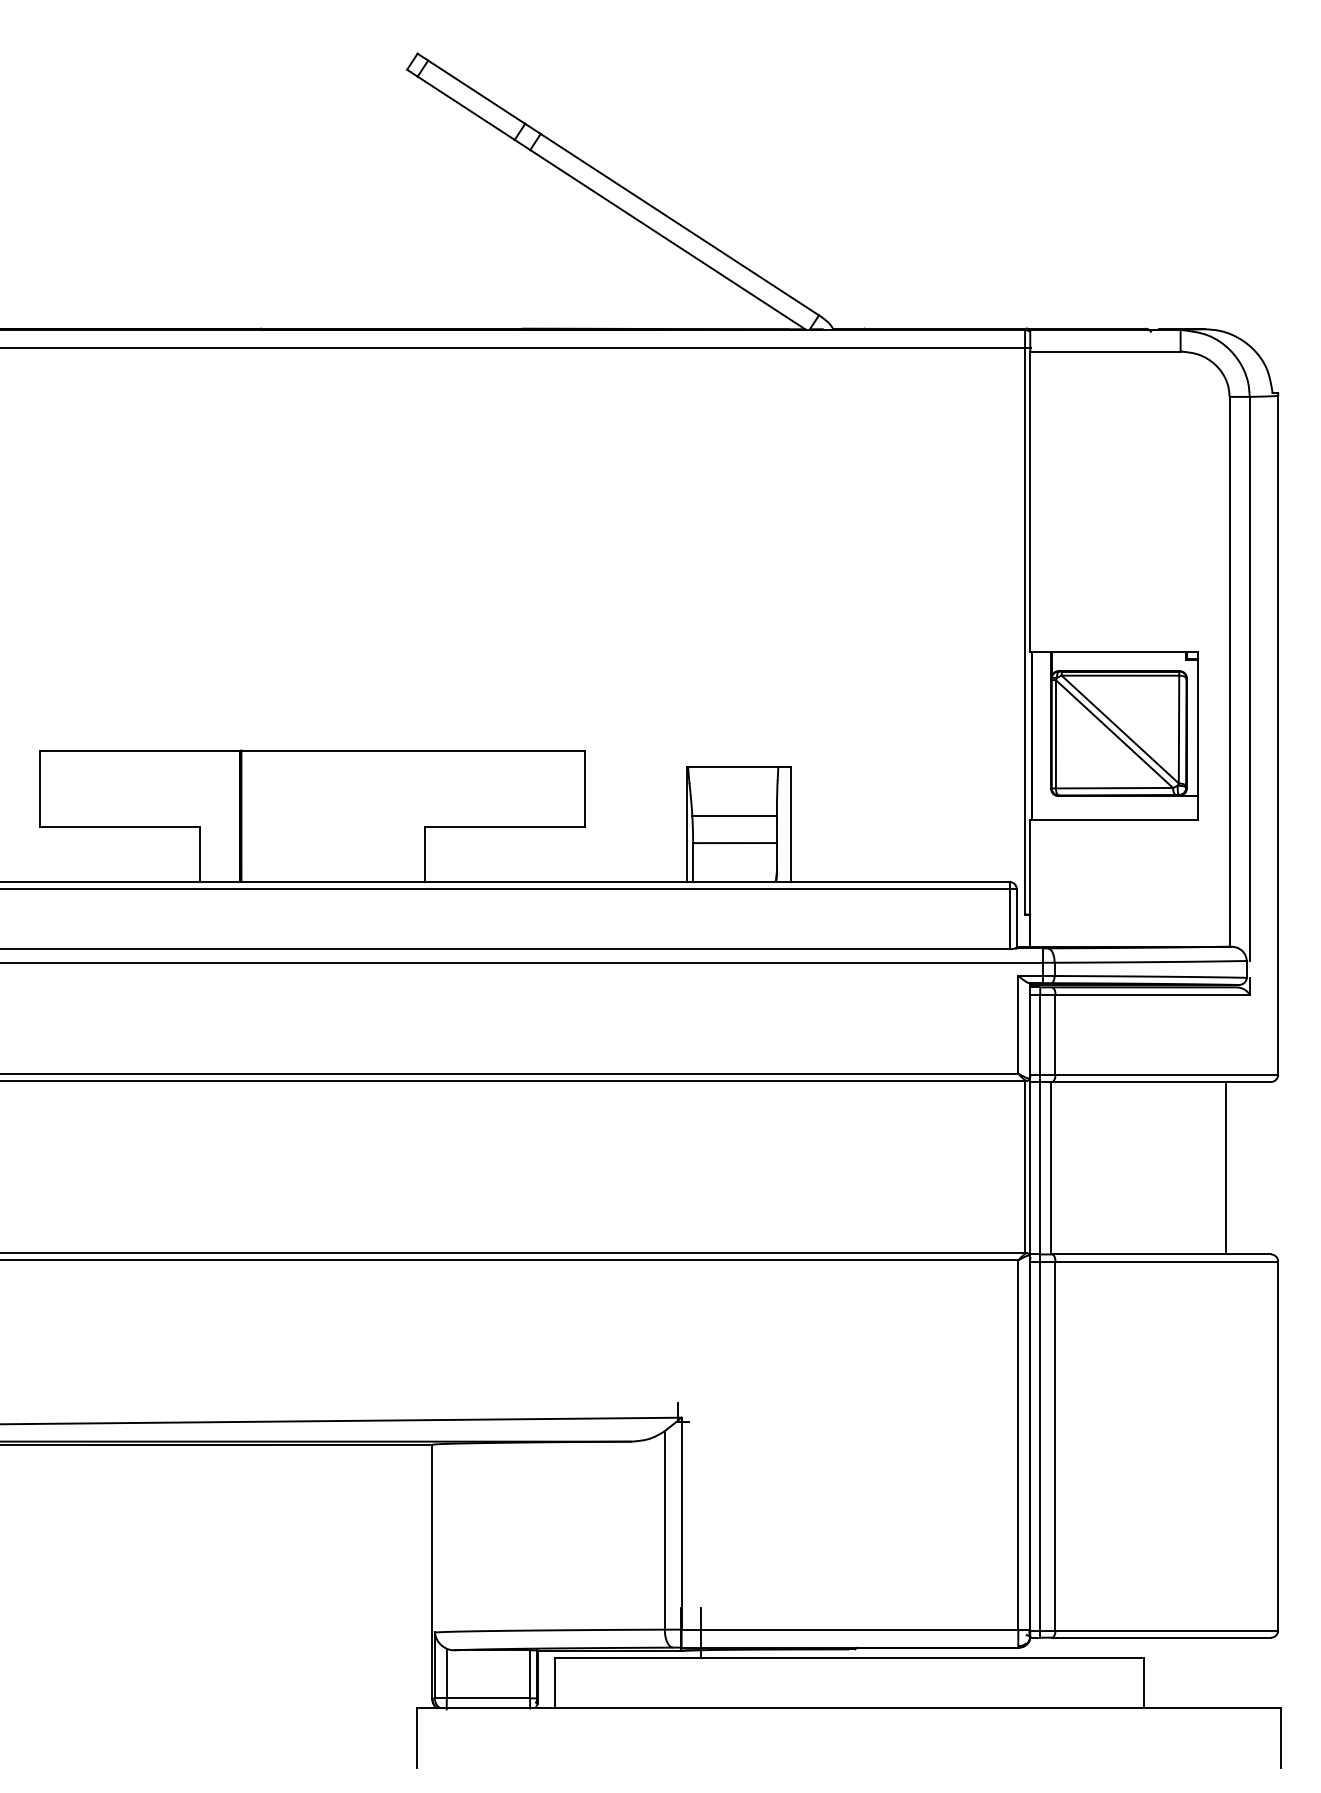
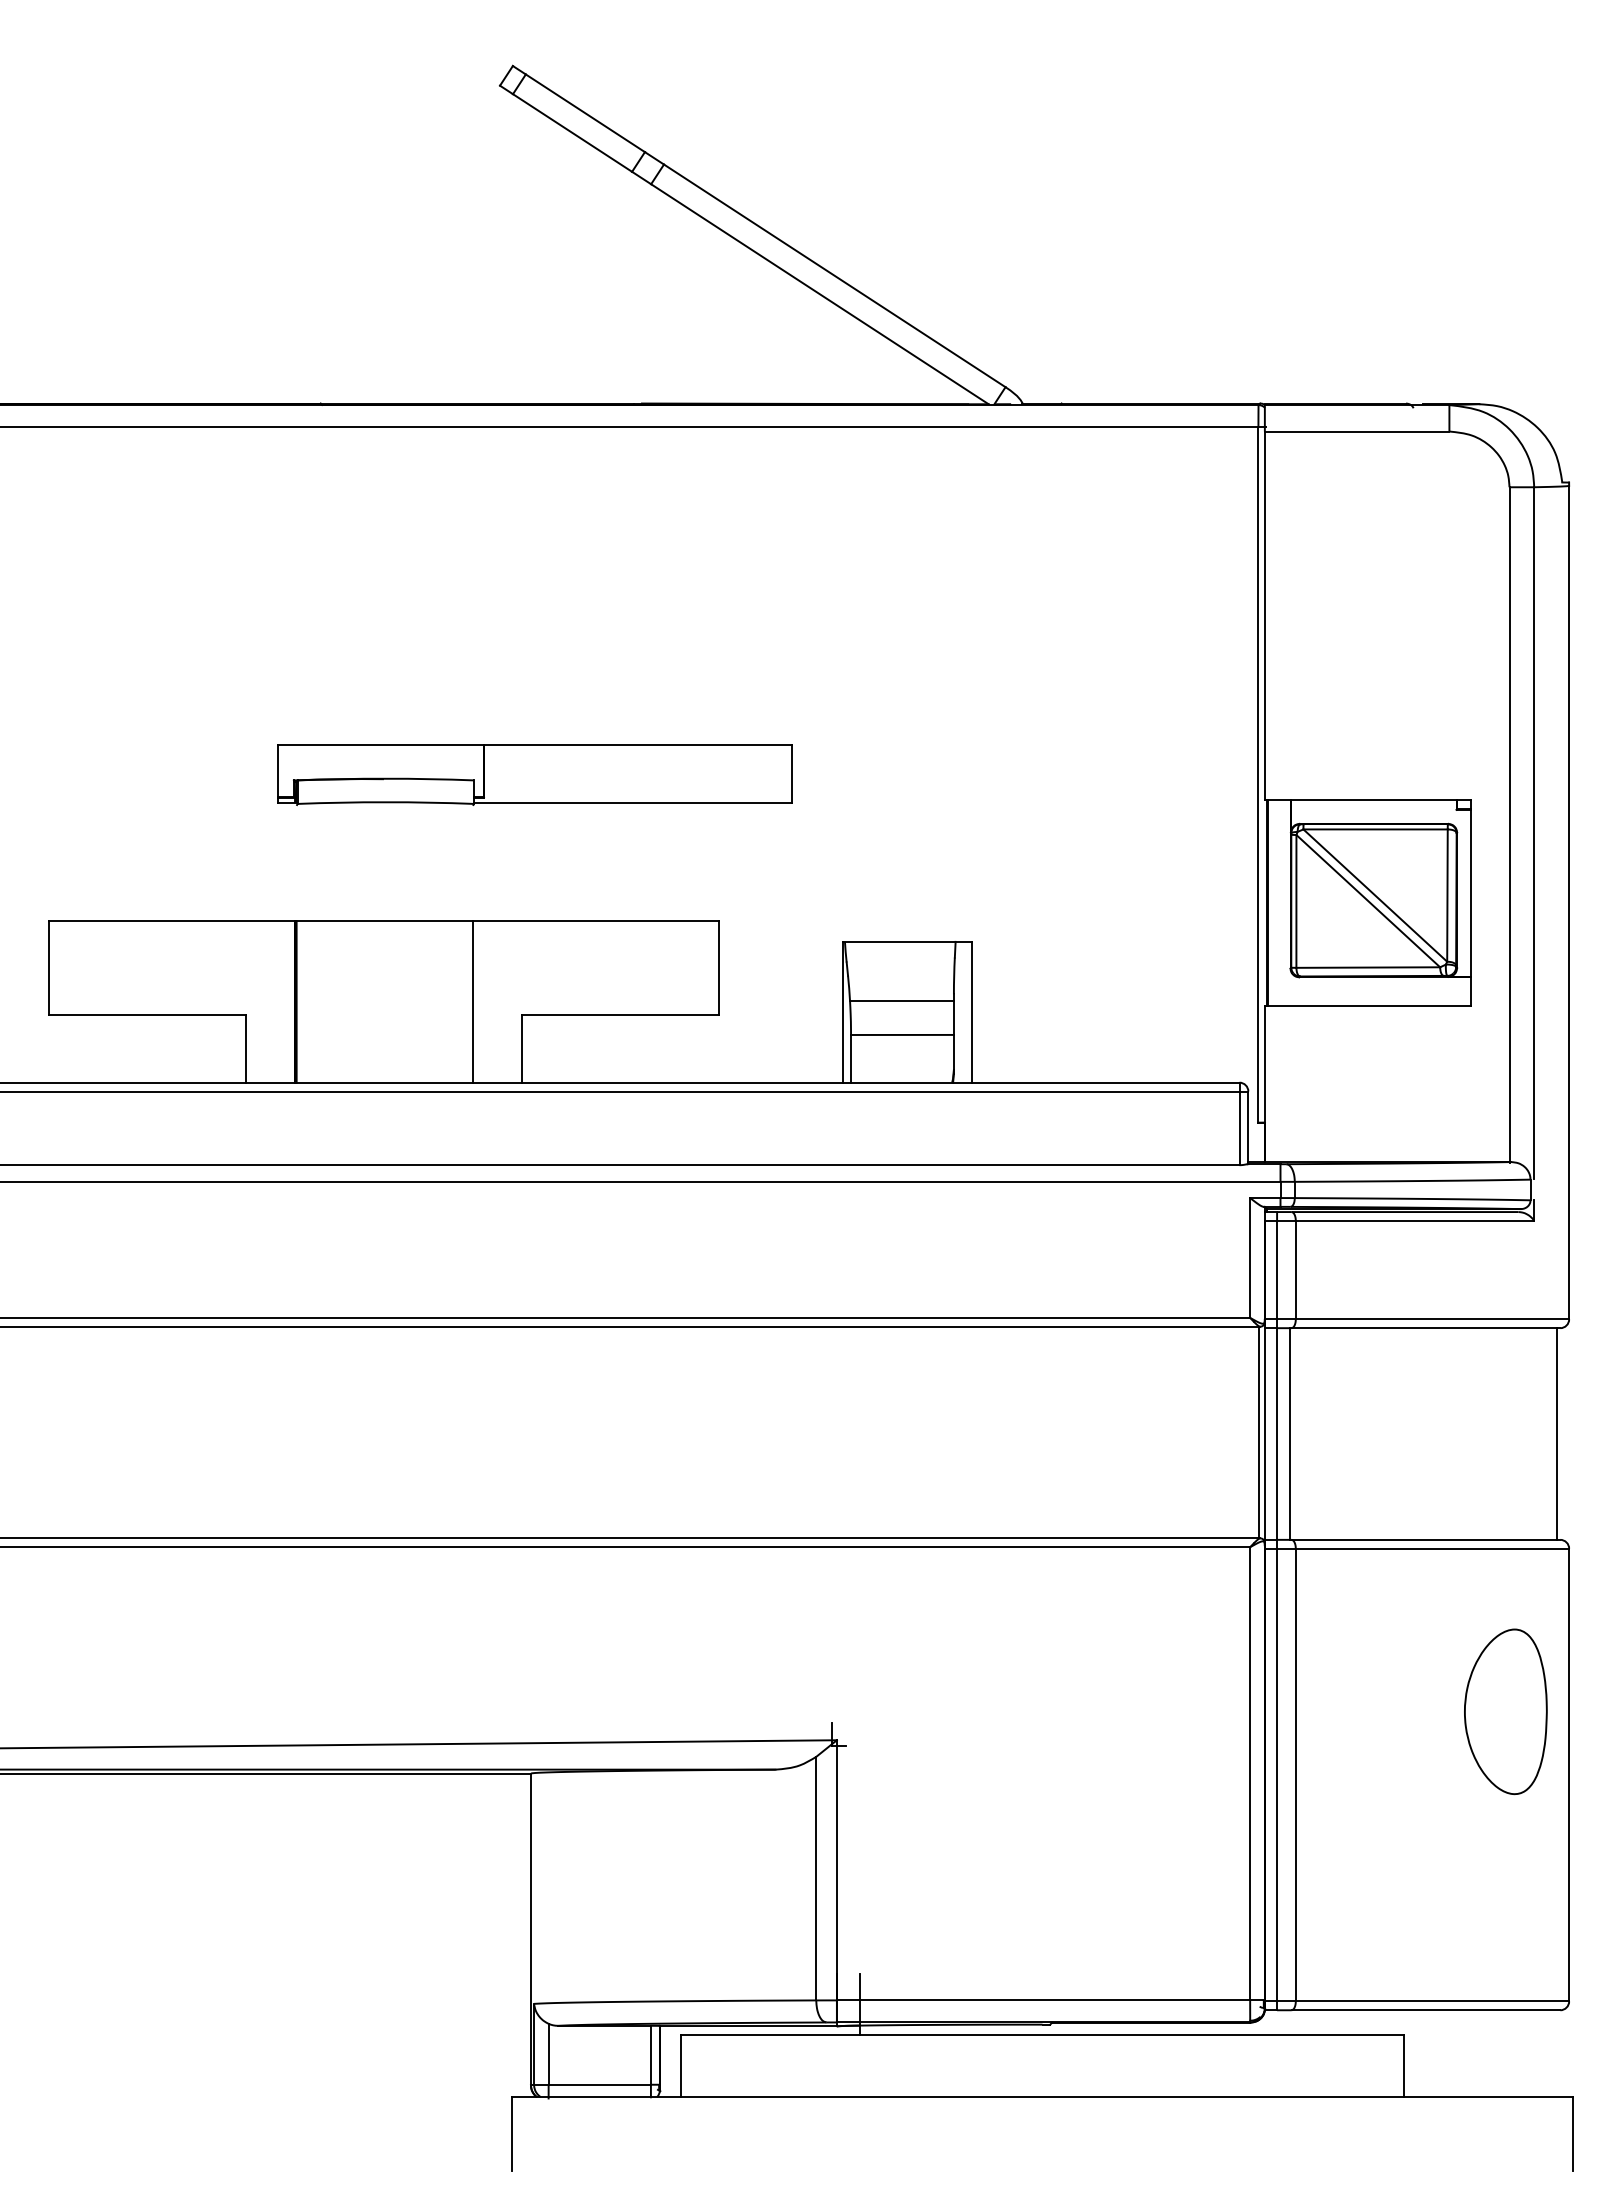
part: (435, 630) -> (534, 774), added
line: (385, 815) -> (473, 1001), added
line: (1226, 1167) -> (1557, 1433), moved
part: (1226, 1394) -> (1505, 1711), added

